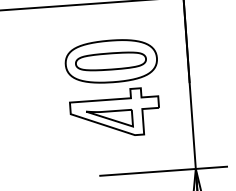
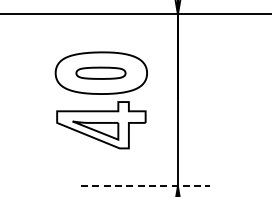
part: (110, 61) -> (100, 73), size x0.7
line: (163, 171) -> (145, 186), solid -> dashed

